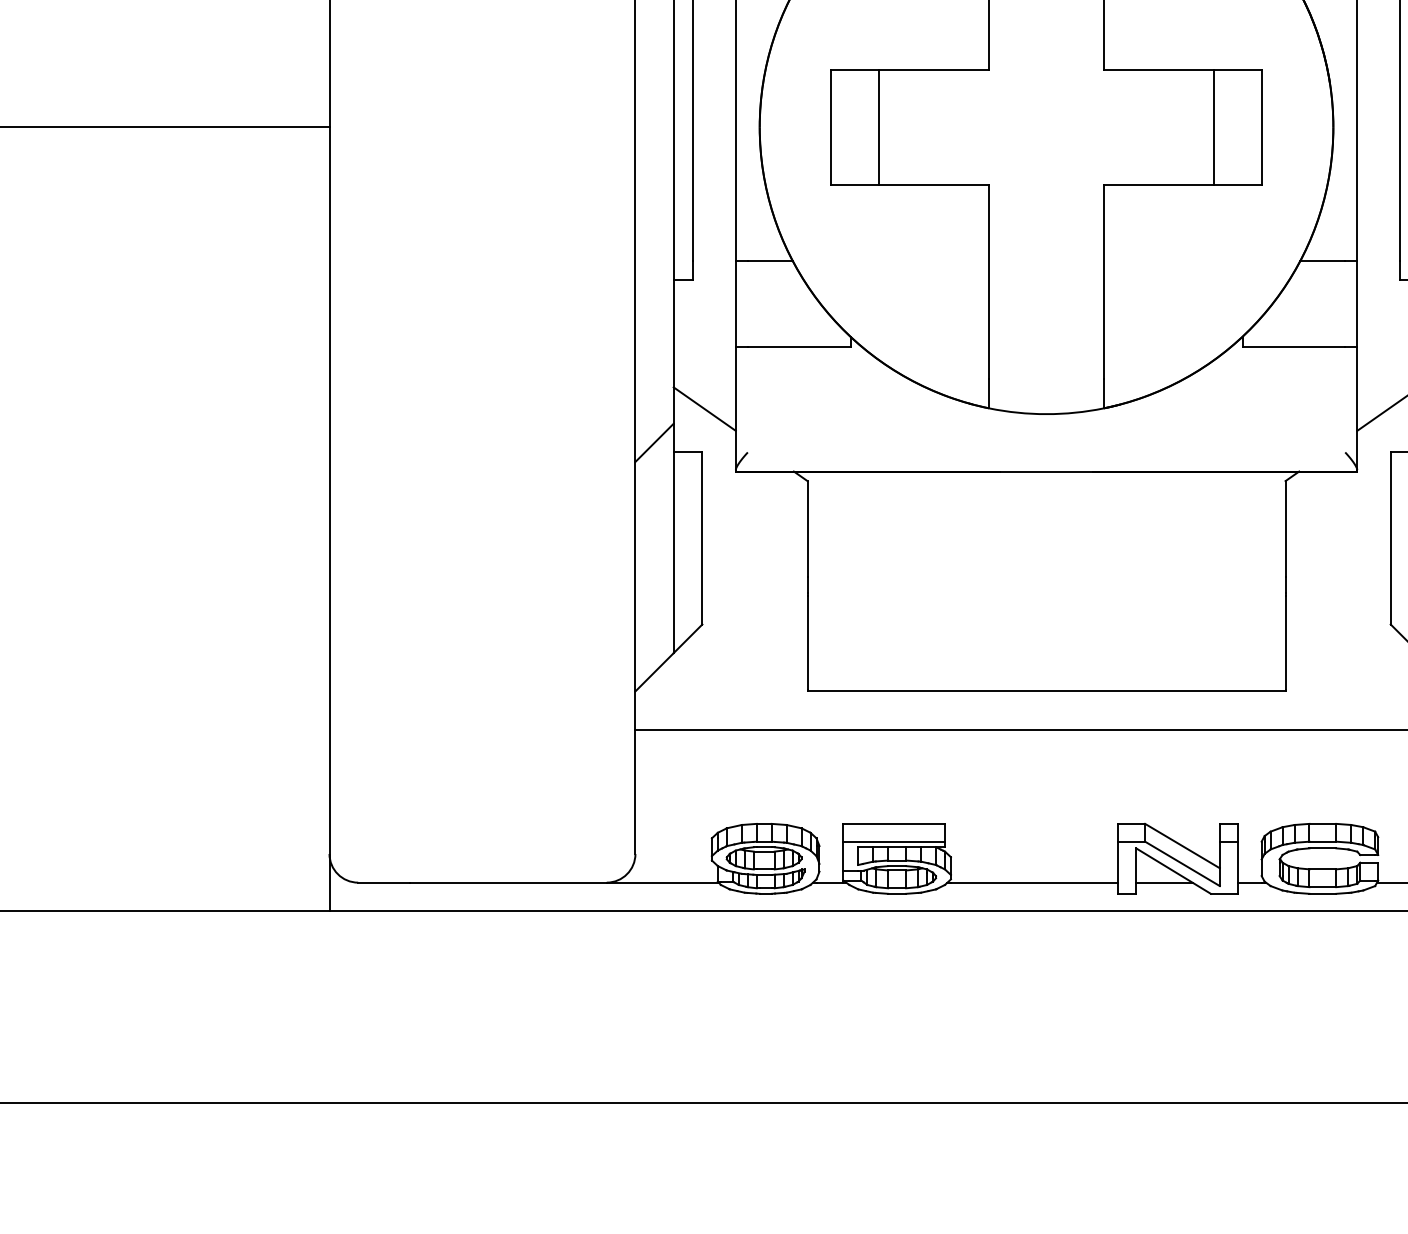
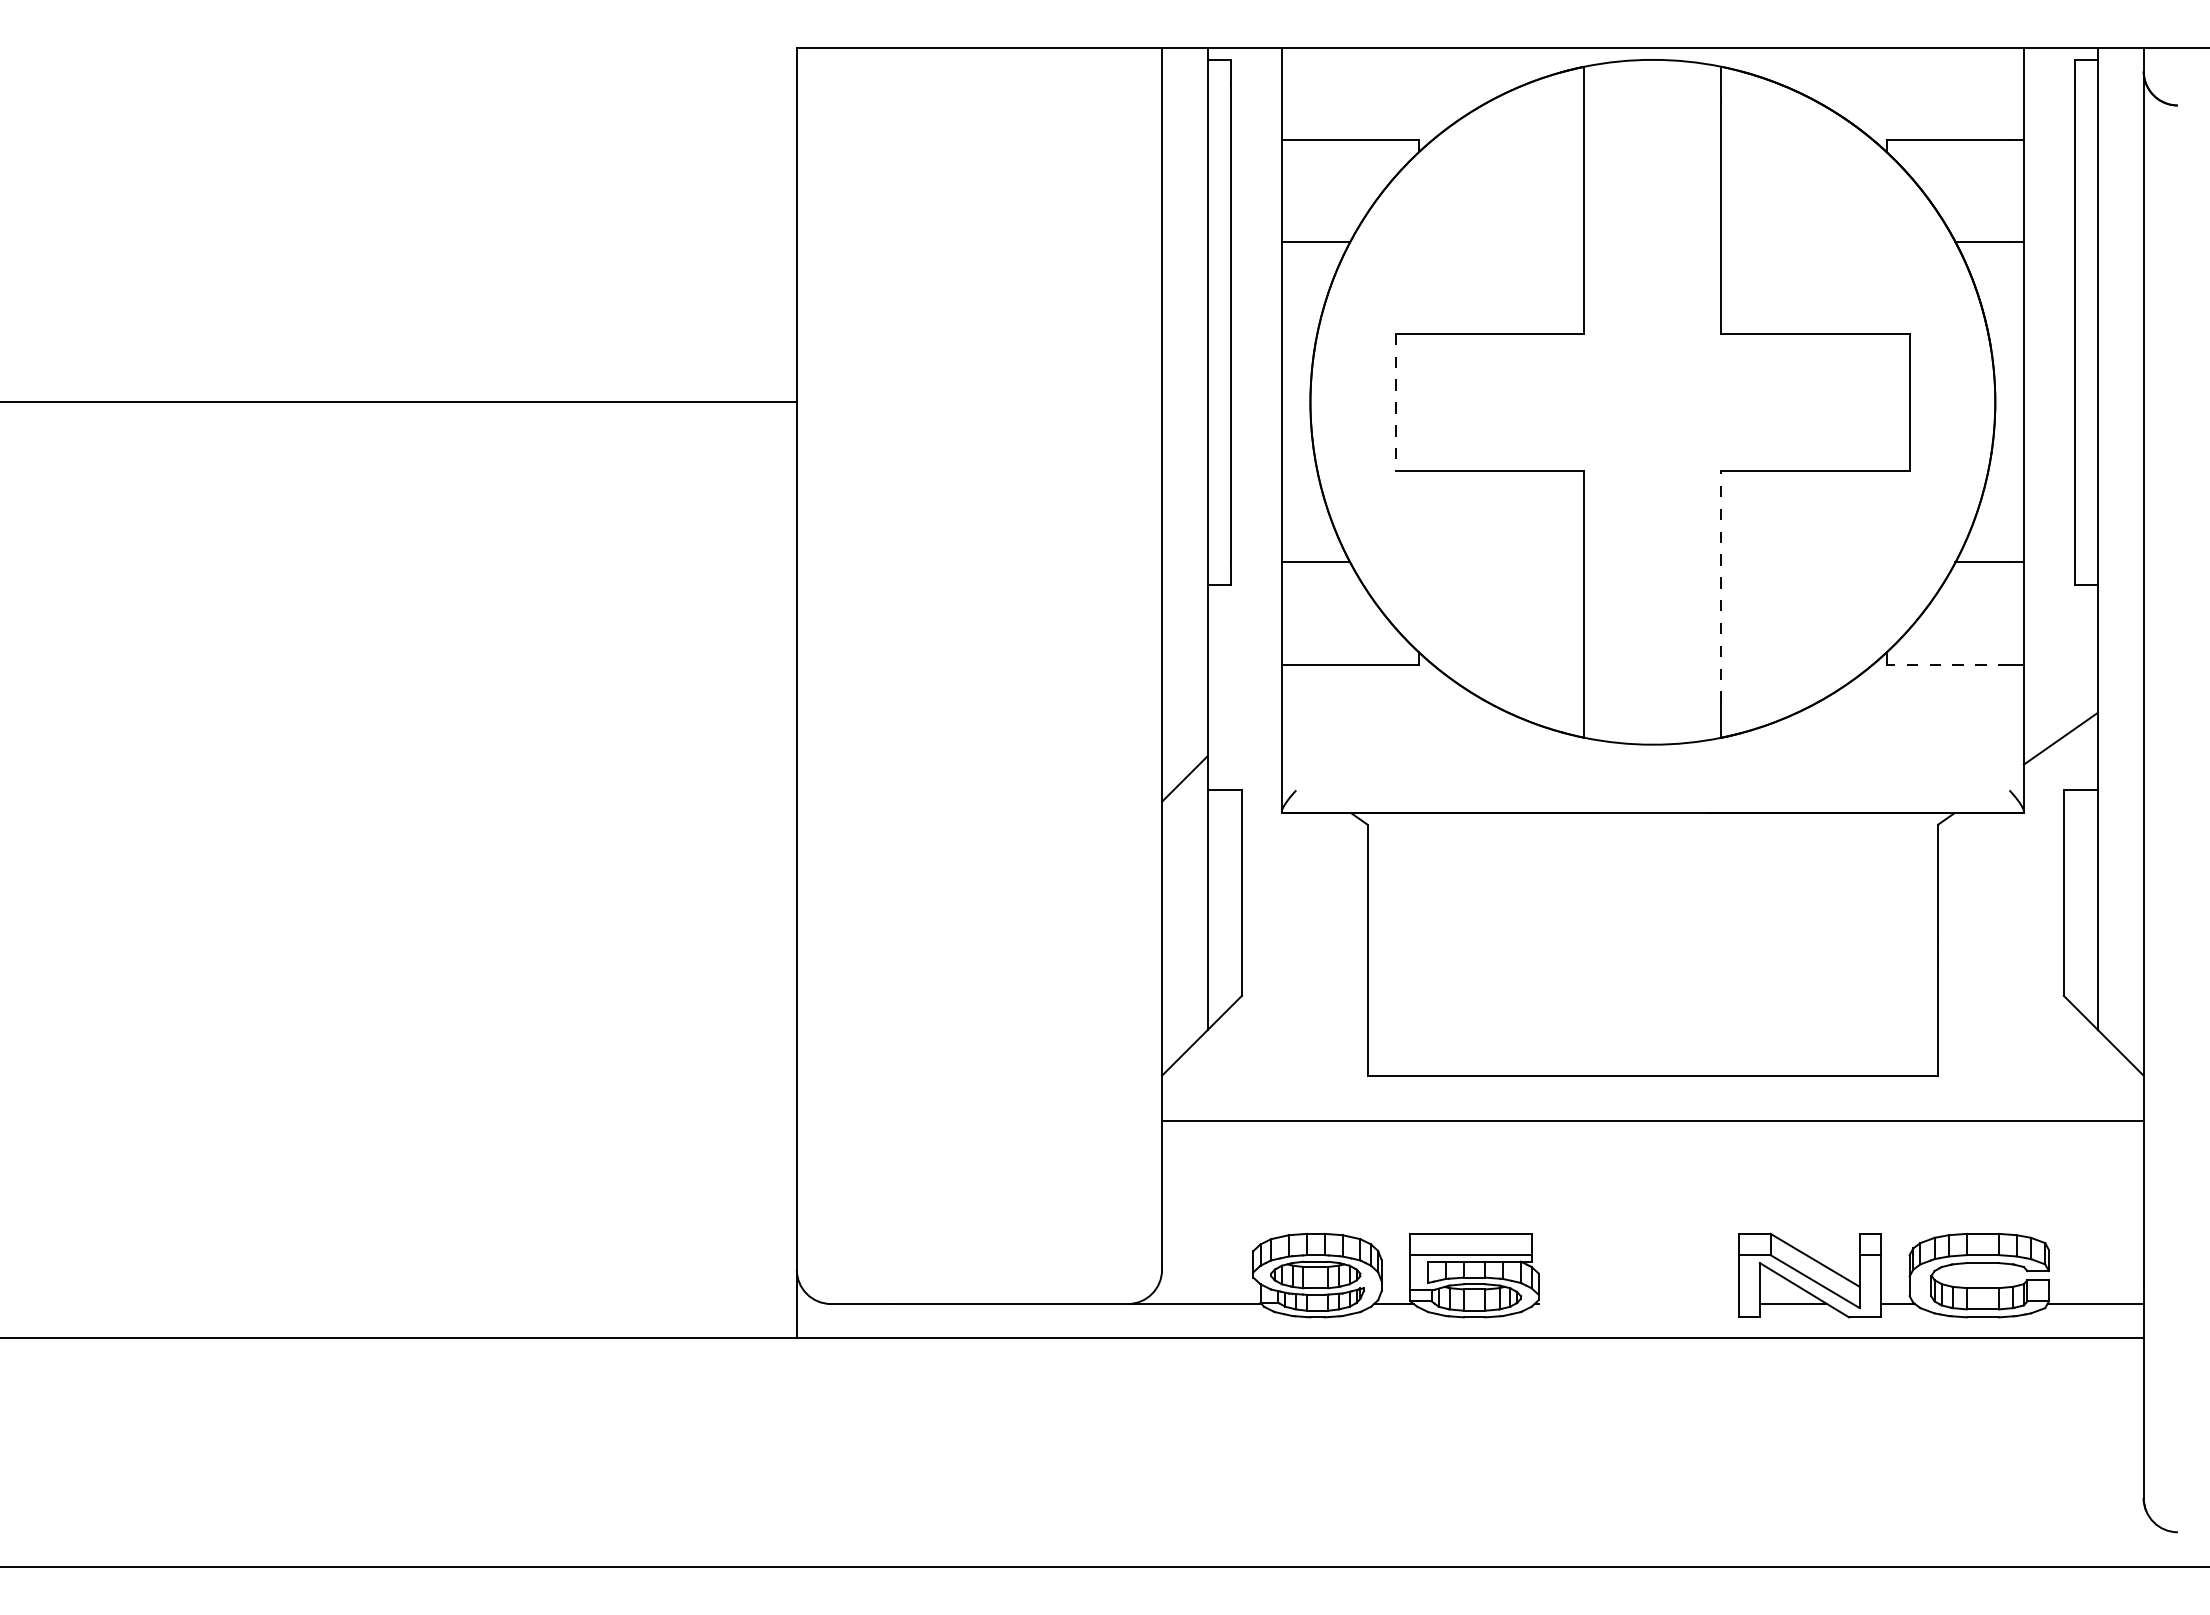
line: (879, 126) -> (1453, 401), removed
line: (1213, 126) -> (1852, 401), removed
line: (831, 127) -> (1396, 402), solid -> dashed
line: (1104, 281) -> (1721, 586), solid -> dashed
line: (1293, 346) -> (1947, 664), solid -> dashed
line: (704, 408) -> (1244, 738), removed
line: (1034, 883) -> (1638, 1304), removed

